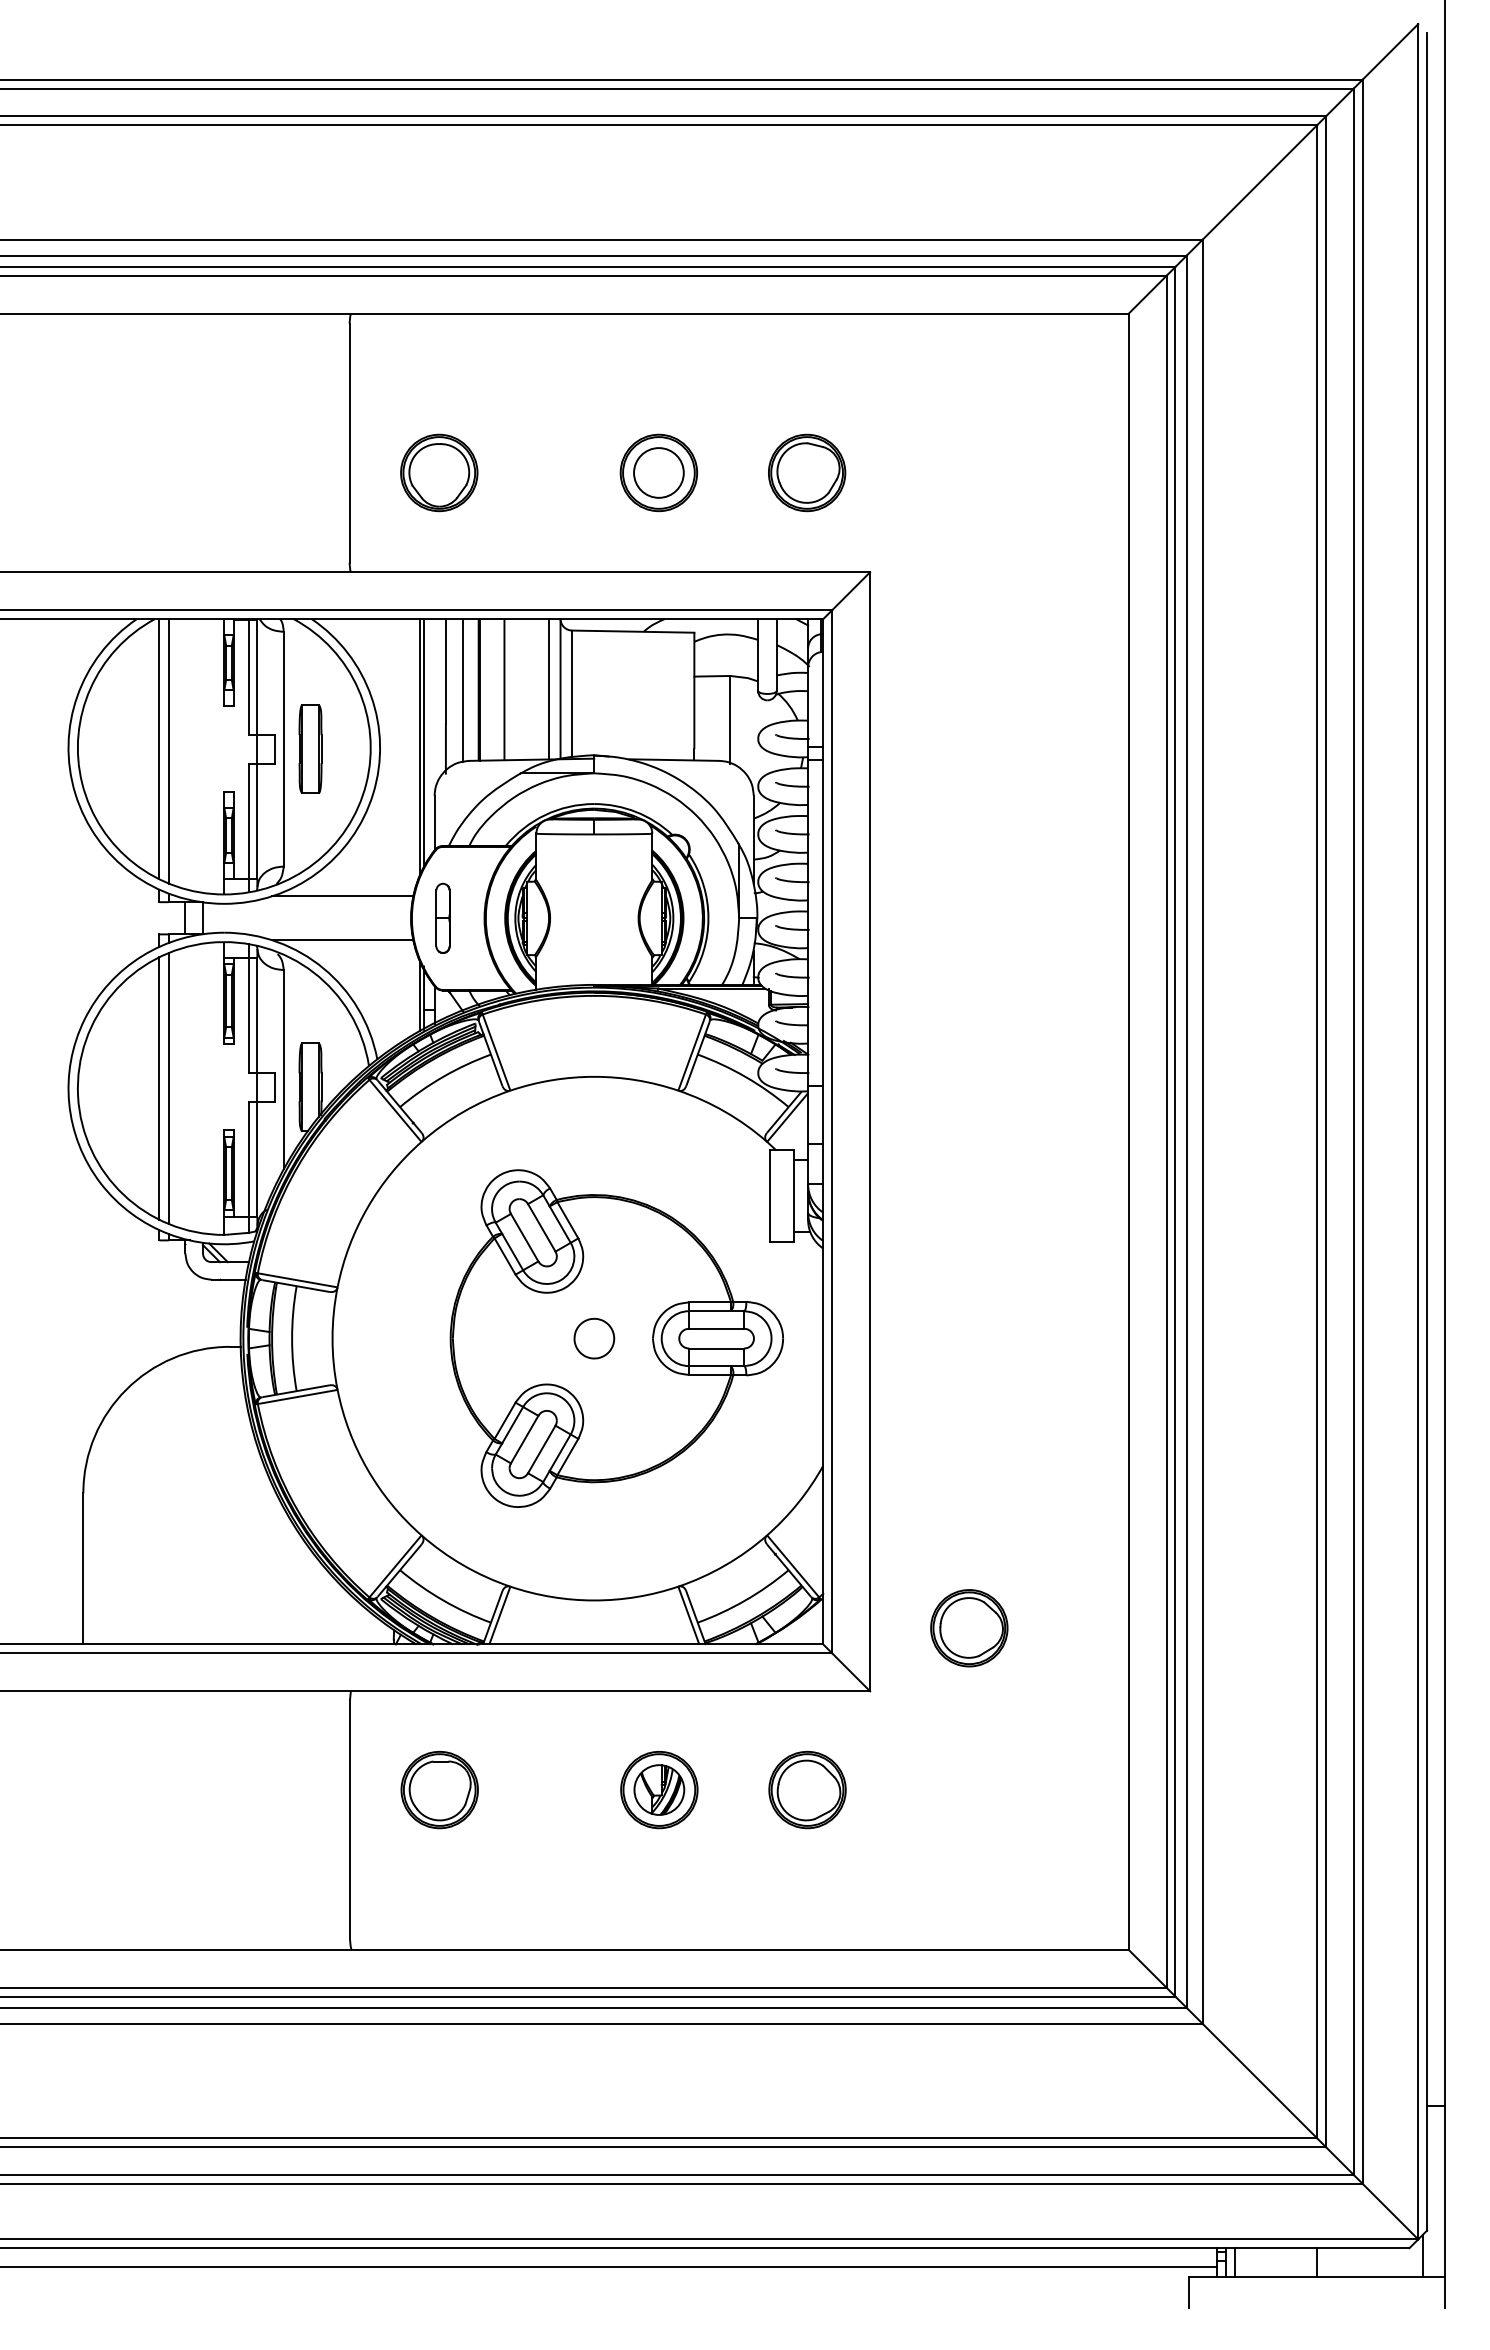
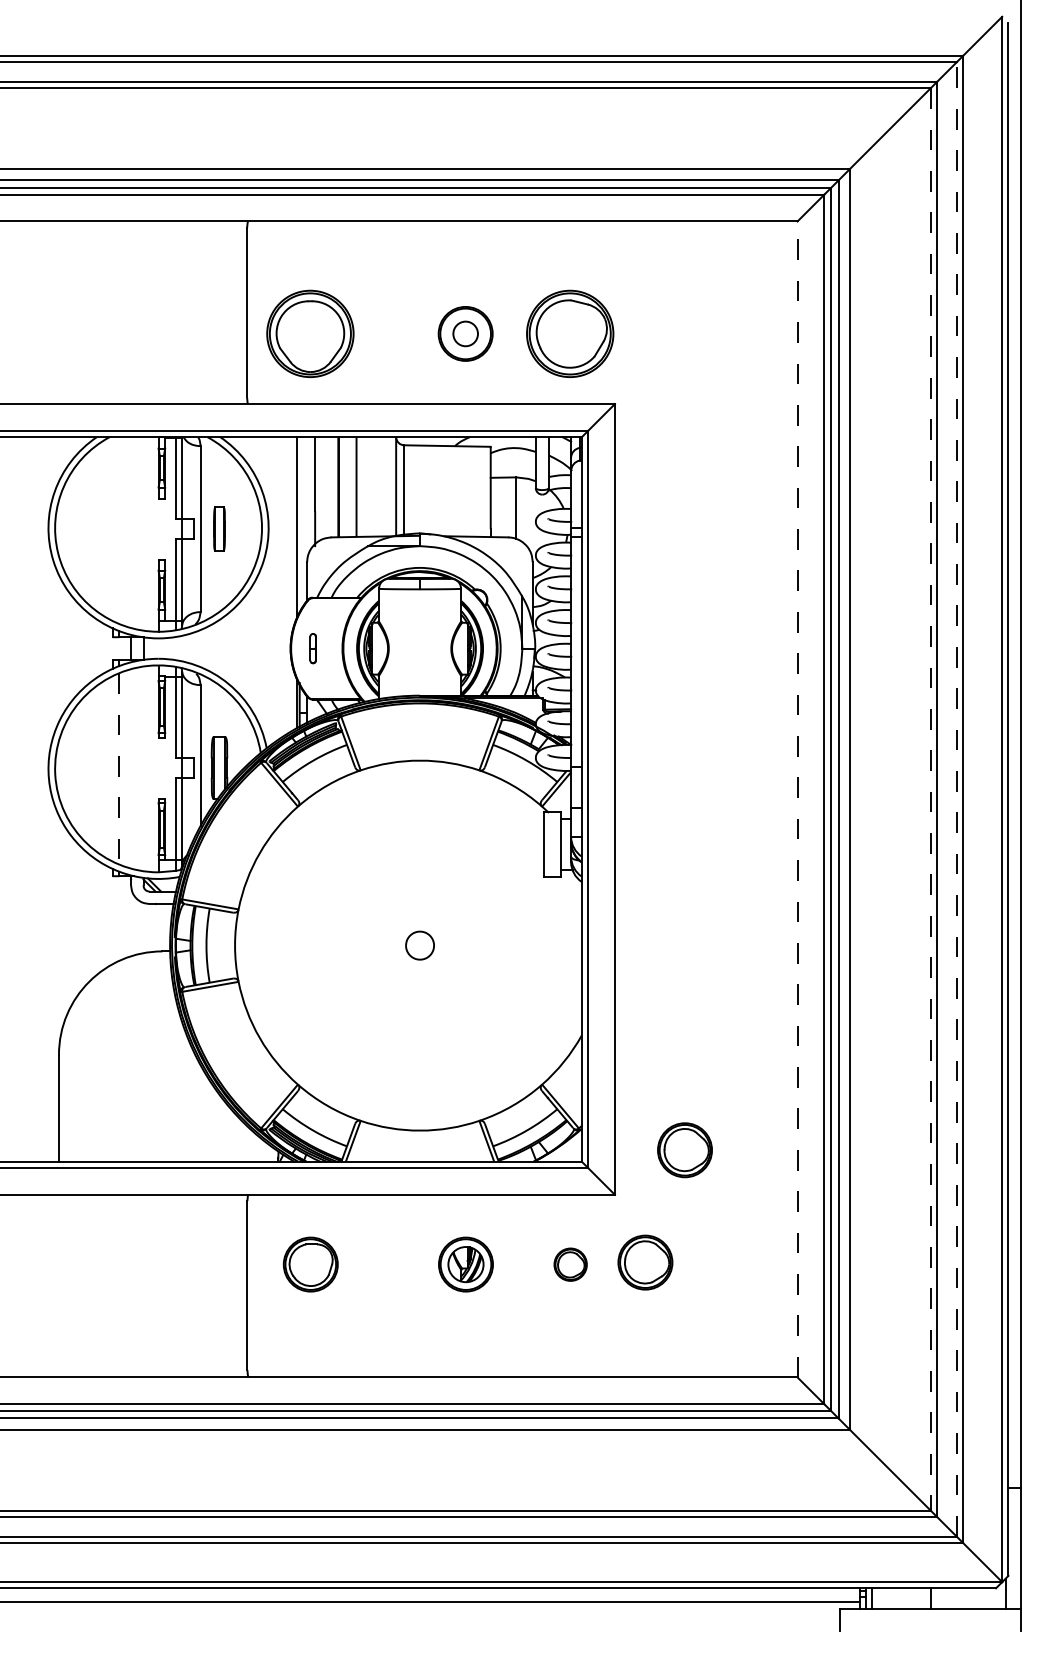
part: (439, 472) -> (310, 333), size x1.6
circle: (658, 472) -> (465, 333), size x0.7
part: (807, 472) -> (570, 333), size x1.6
line: (549, 689) -> (388, 486), removed
line: (463, 690) -> (327, 487), removed
line: (424, 742) -> (300, 524), removed
part: (310, 748) -> (219, 528), size x0.7
line: (159, 749) -> (112, 529), removed
line: (168, 751) -> (119, 530), removed
line: (342, 896) -> (242, 633), removed
part: (442, 917) -> (312, 648), size x0.6
line: (342, 940) -> (242, 664), removed
line: (159, 1088) -> (112, 768), removed
line: (168, 1089) -> (119, 769), solid -> dashed
line: (1128, 1131) -> (797, 799), solid -> dashed
line: (1317, 1131) -> (931, 799), solid -> dashed
line: (1353, 1131) -> (956, 799), solid -> dashed
part: (616, 1338) -> (435, 945), removed
part: (913, 1787) -> (645, 1262), added
part: (807, 1790) -> (570, 1264), size x0.6

